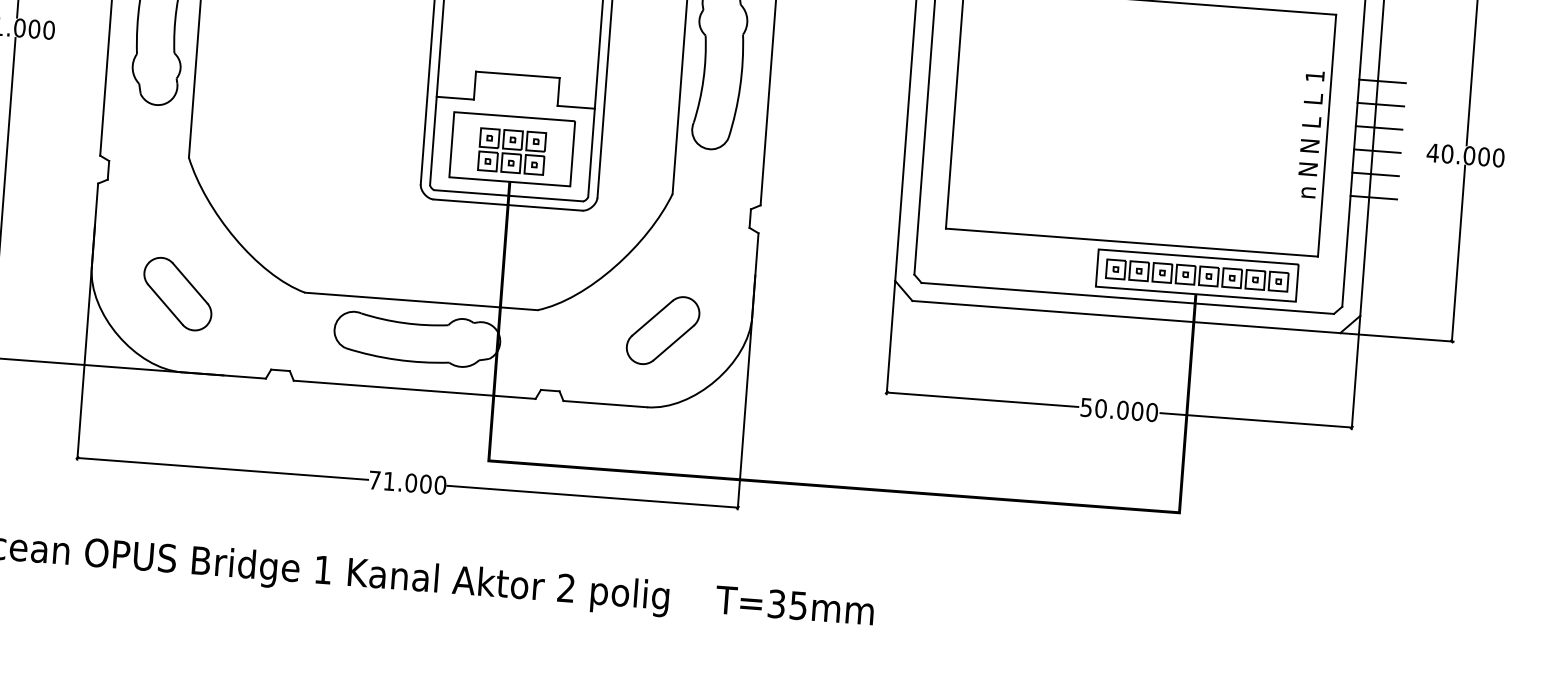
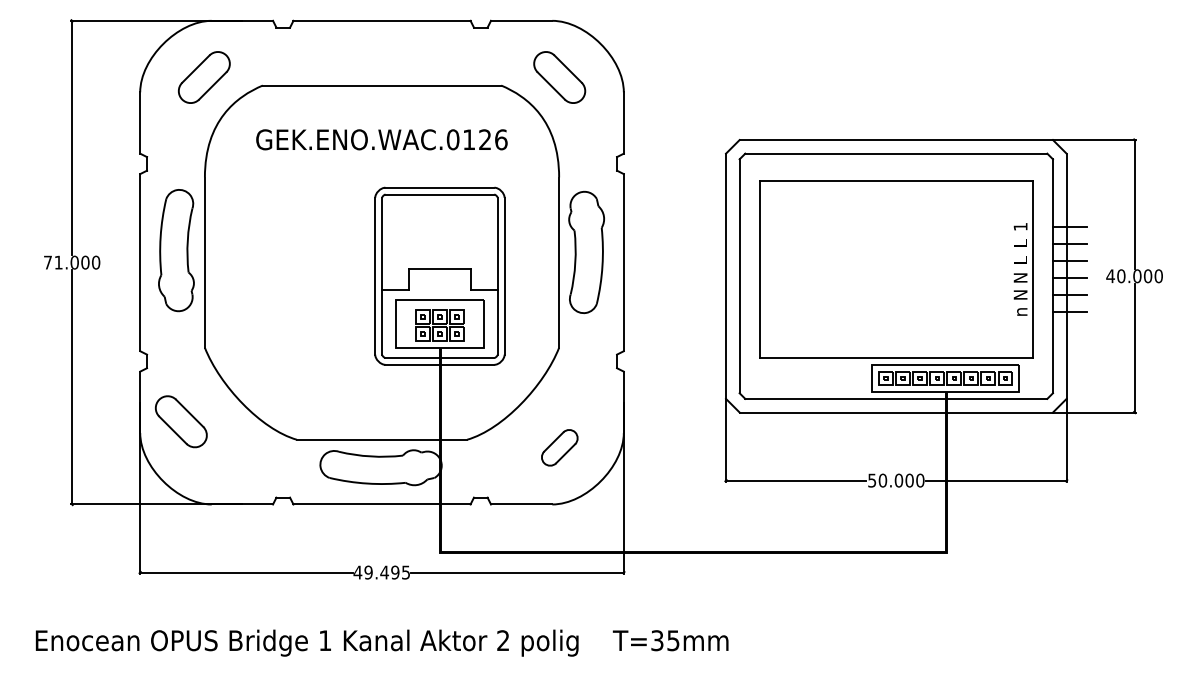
part: (178, 293) -> (181, 421), moved
part: (662, 330) -> (559, 447), size x0.7
text: (406, 482) -> (381, 572), 71.000 -> 49.495

